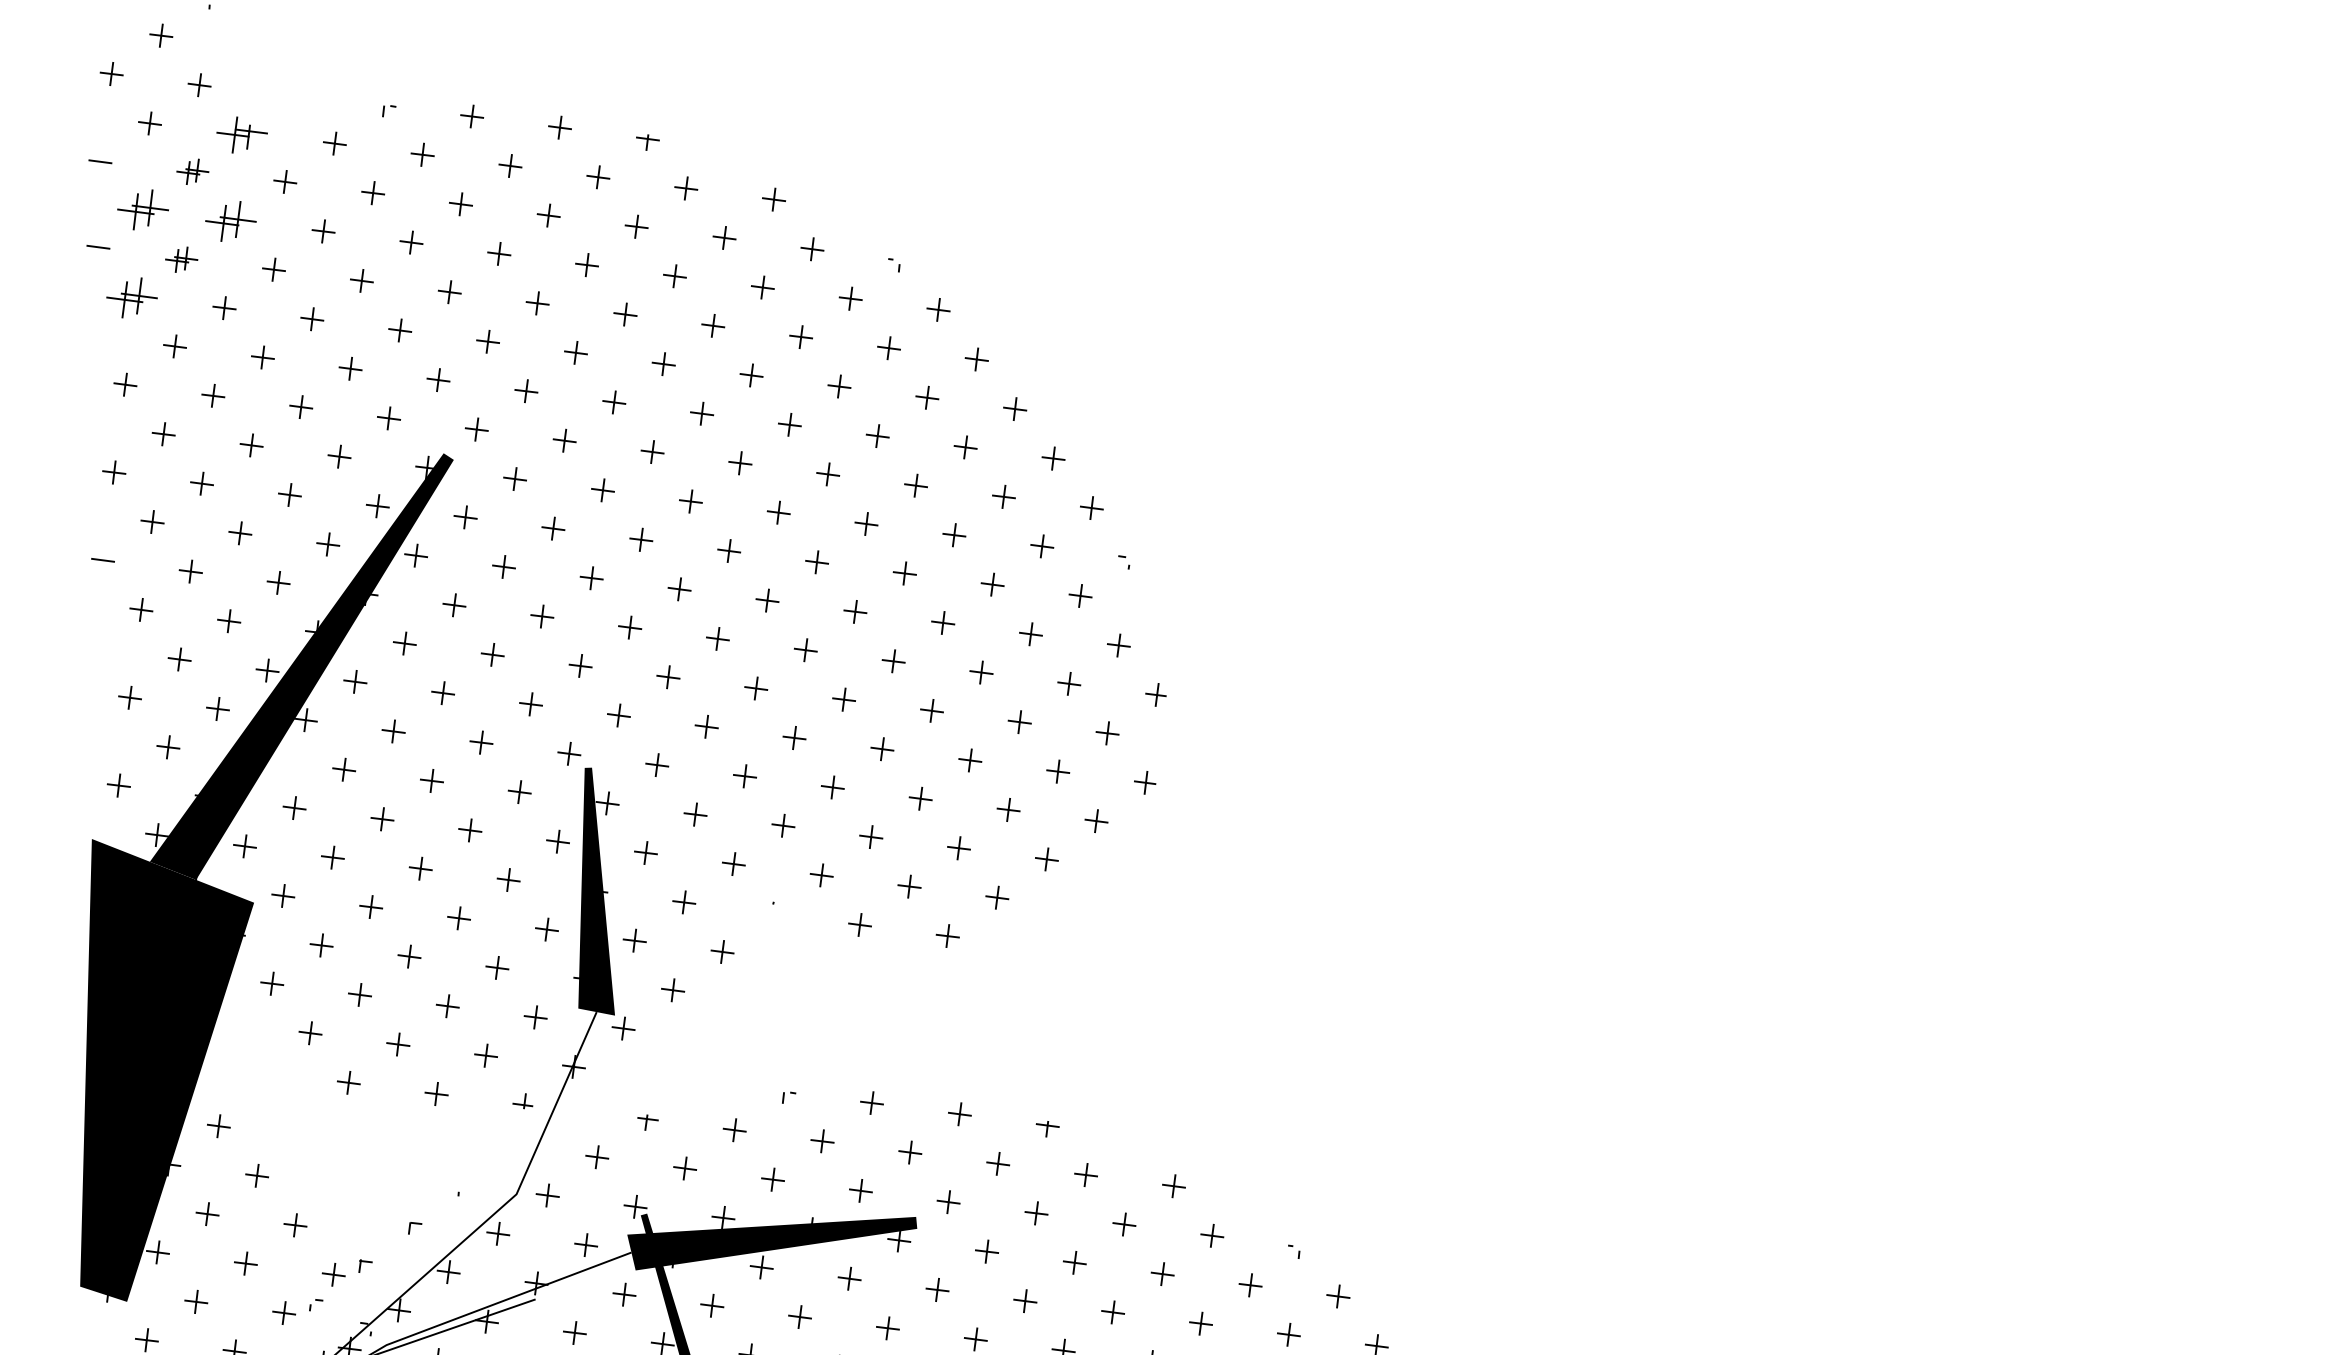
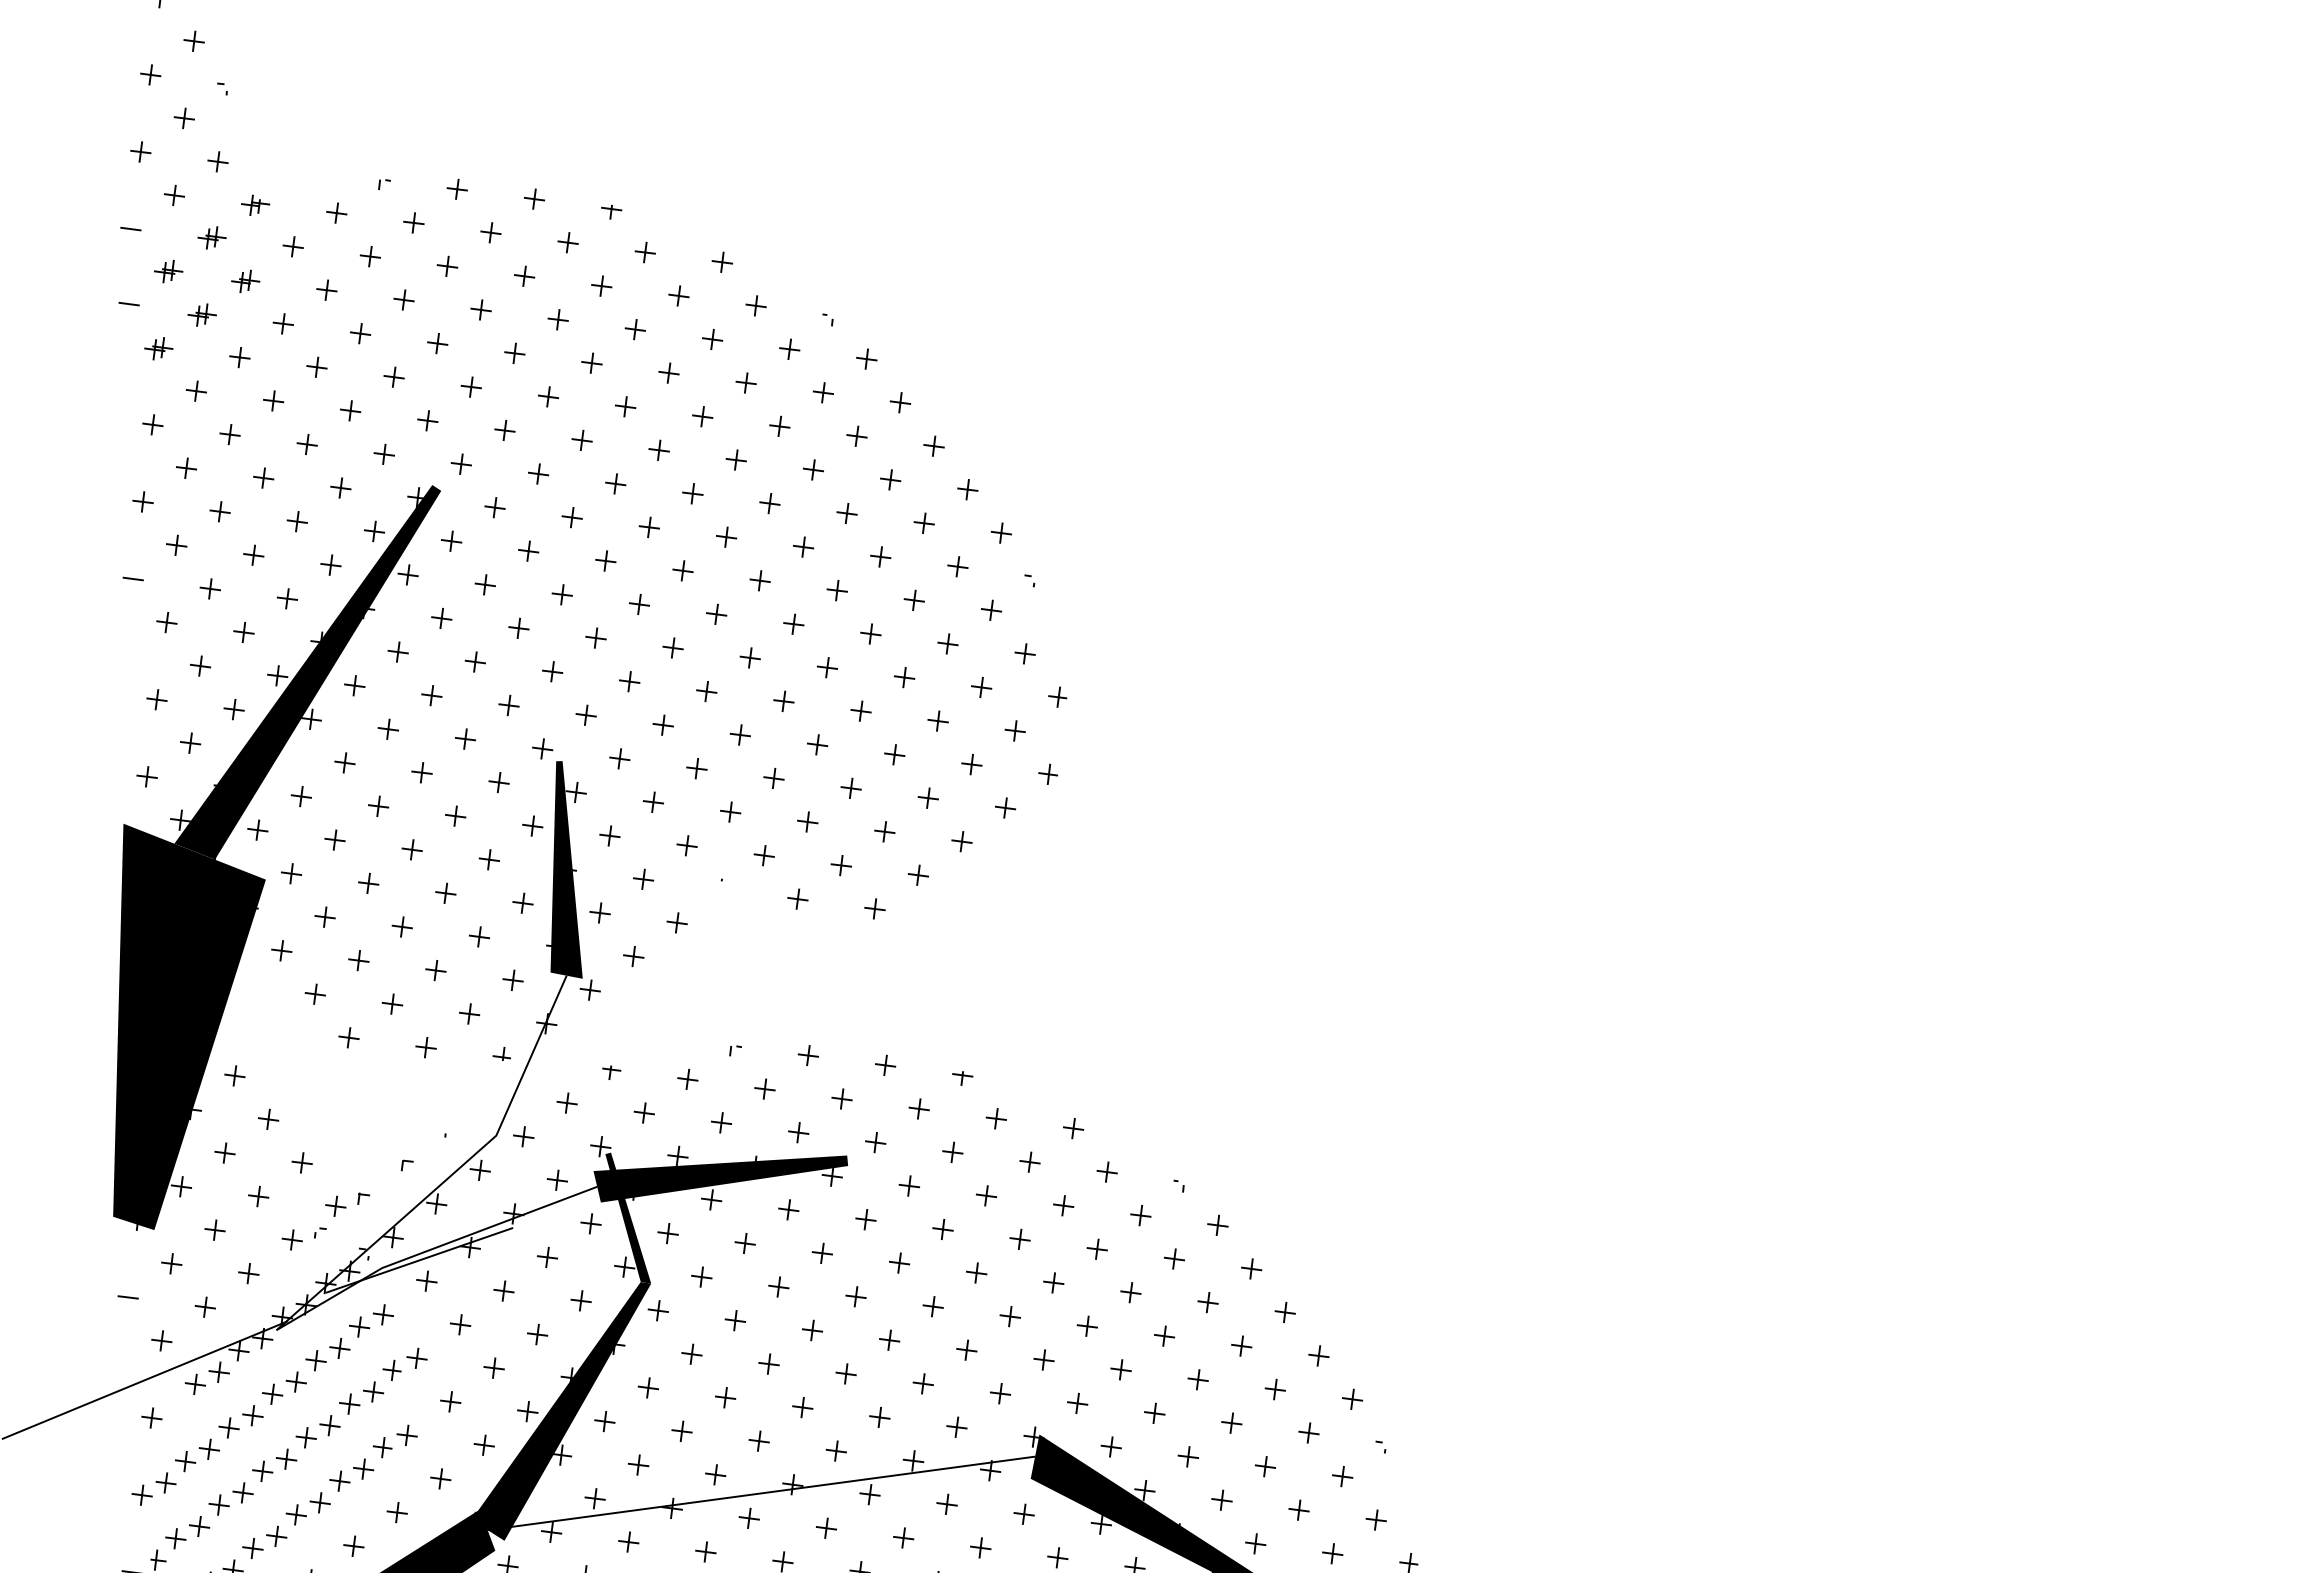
part: (242, 133) -> (255, 204), size x0.62
part: (143, 210) -> (168, 271), size x0.62
part: (230, 221) -> (245, 281), size x0.62
part: (131, 297) -> (158, 348), size x0.62

